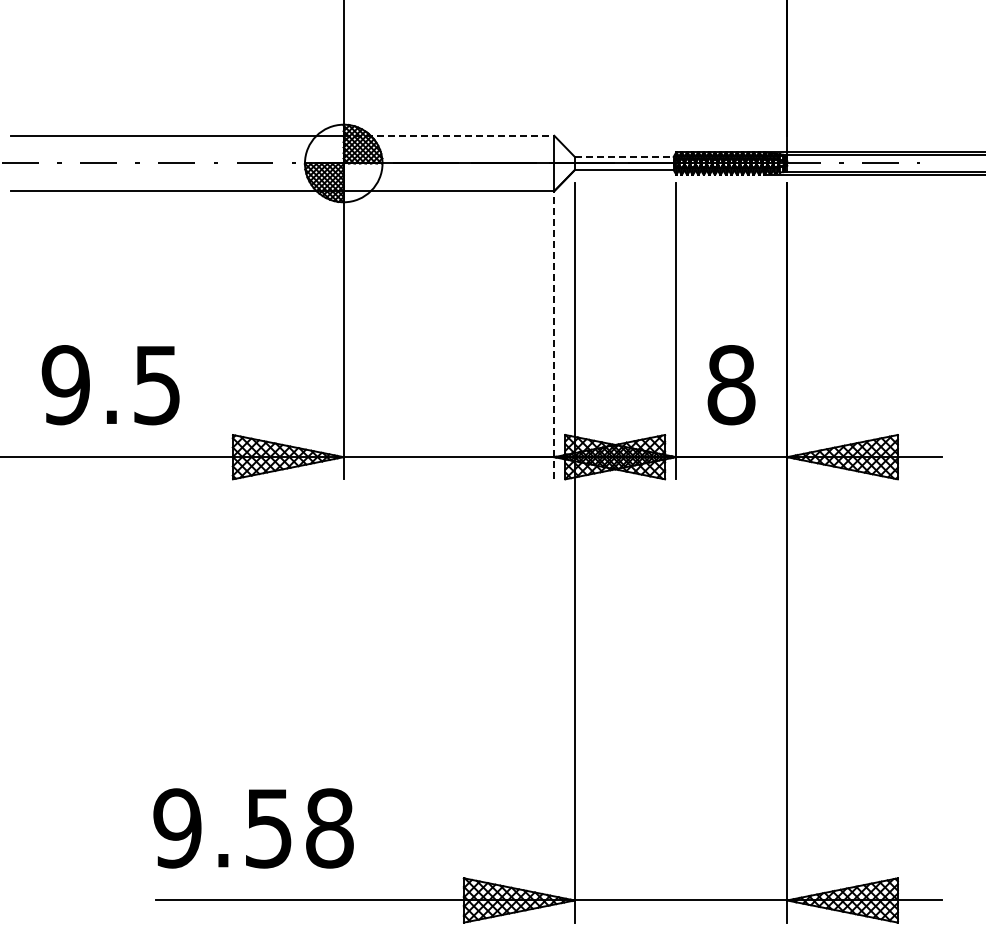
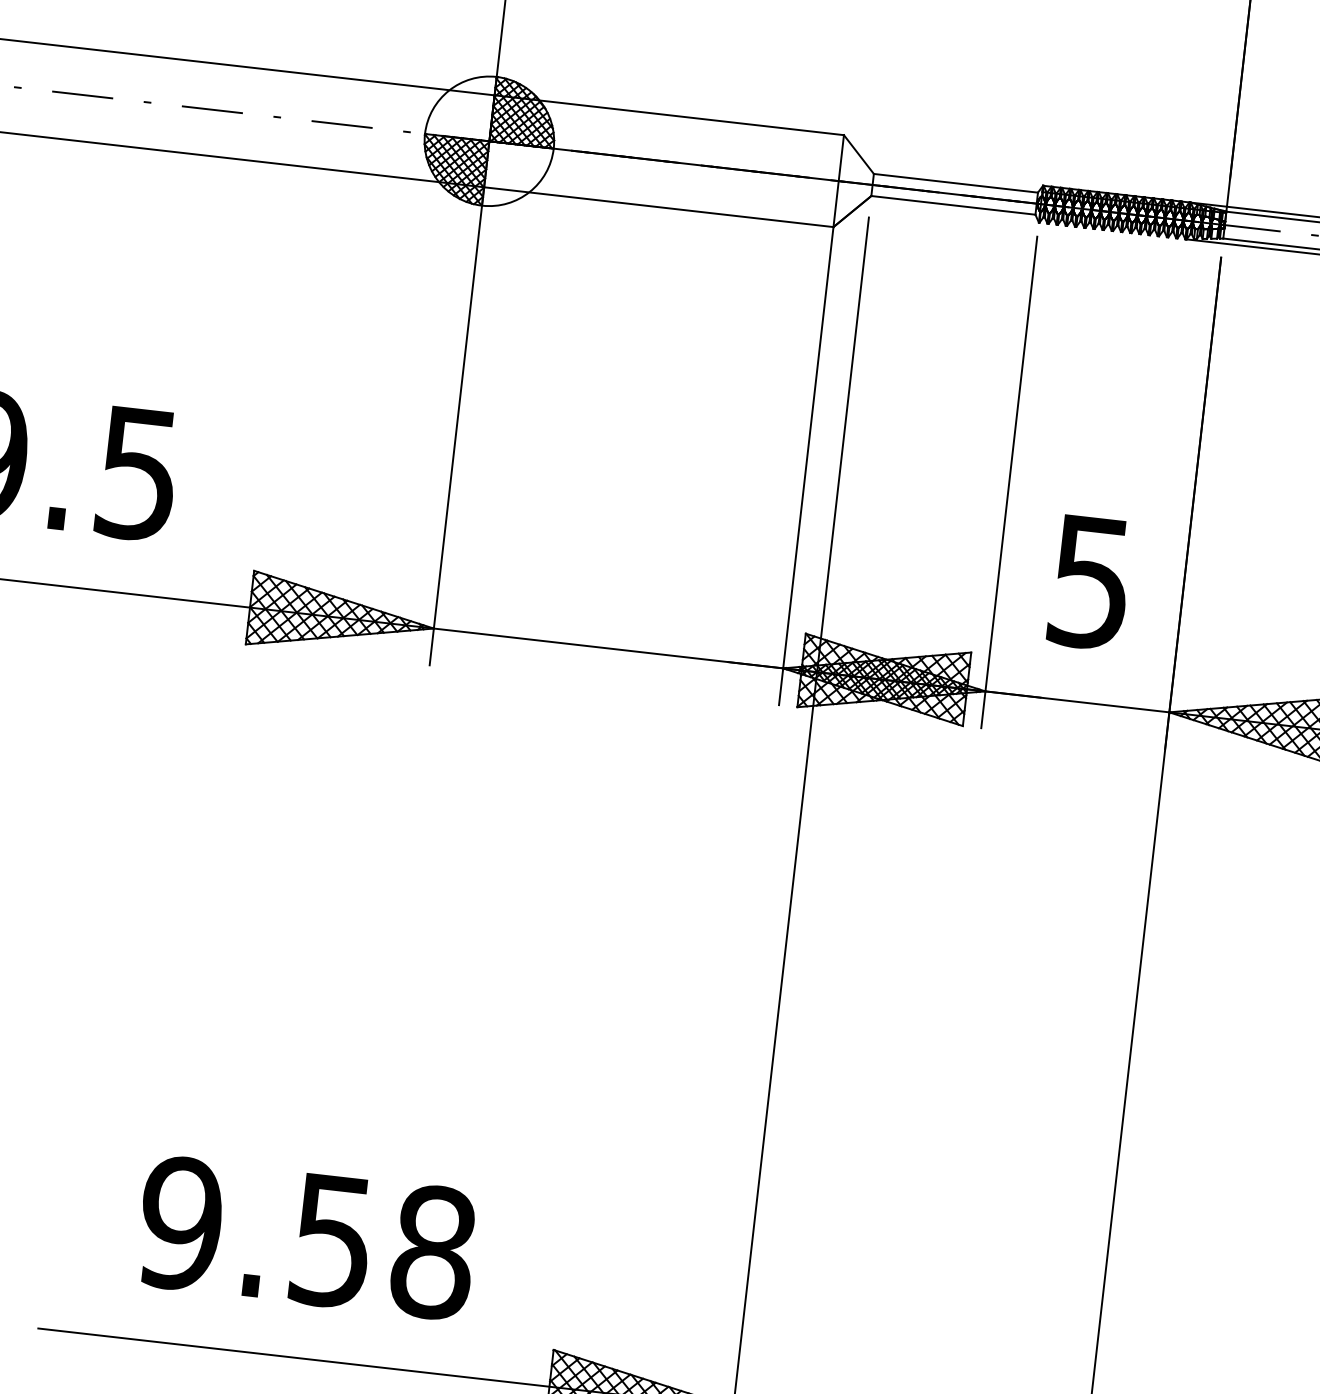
line: (449, 135) -> (670, 114), dashed -> solid
line: (624, 156) -> (956, 182), dashed -> solid
line: (554, 334) -> (806, 464), dashed -> solid
text: (731, 385) -> (1090, 582), 8 -> 5
text: (253, 828) -> (306, 1238), moved

